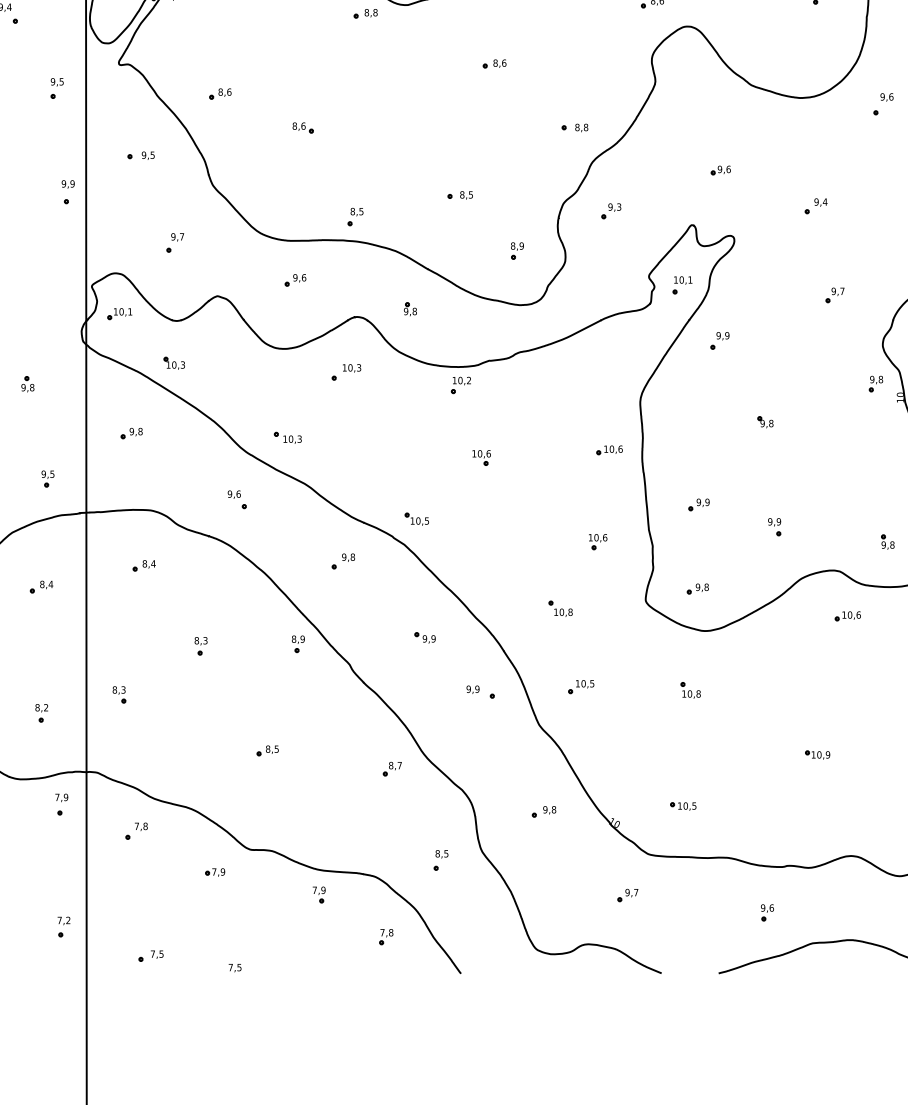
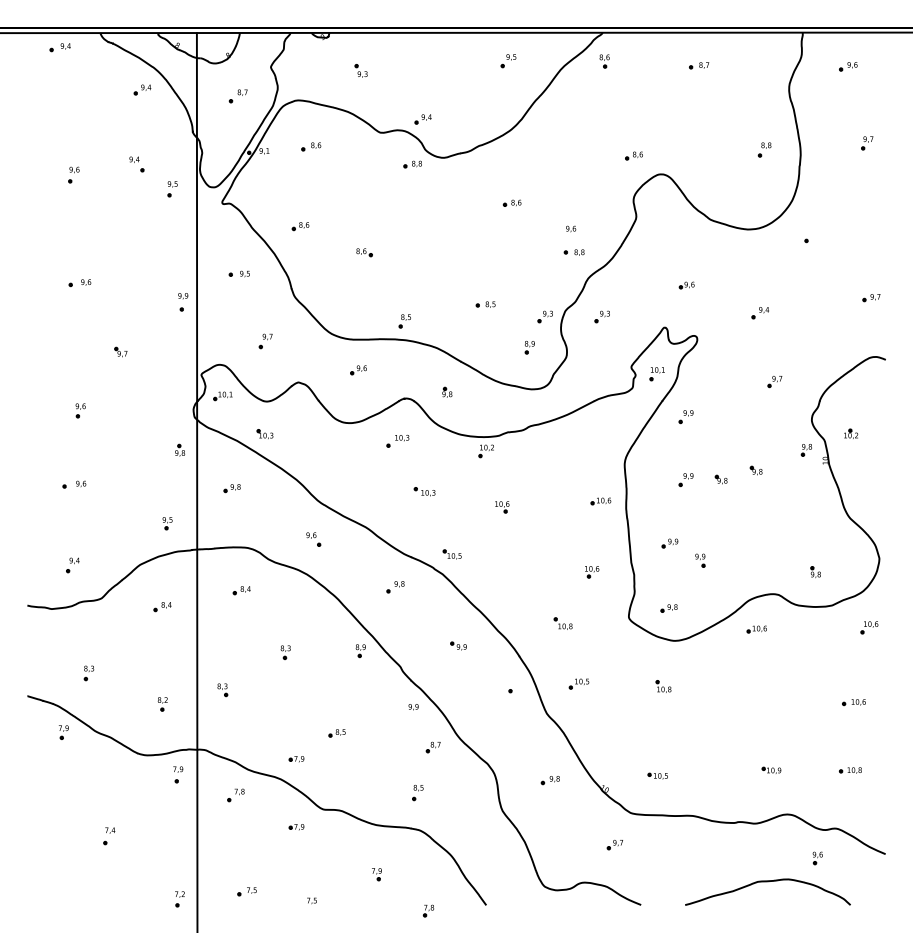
part: (56, 88) -> (172, 189), moved
text: (887, 96) -> (571, 228), moved
part: (536, 210) -> (544, 316), added
part: (28, 383) -> (180, 449), moved
part: (809, 410) -> (755, 470), added
part: (719, 423) -> (685, 480), added
part: (287, 437) -> (424, 491), moved
part: (774, 526) -> (700, 560), moved
part: (847, 616) -> (756, 629), moved
text: (472, 690) -> (413, 707), moved
part: (817, 753) -> (771, 769), moved
part: (215, 784) -> (296, 759), added
part: (440, 861) -> (417, 793), moved
part: (318, 894) -> (376, 874), moved
part: (767, 913) -> (817, 858), moved
part: (63, 927) -> (179, 899), moved
part: (386, 936) -> (428, 910), moved

